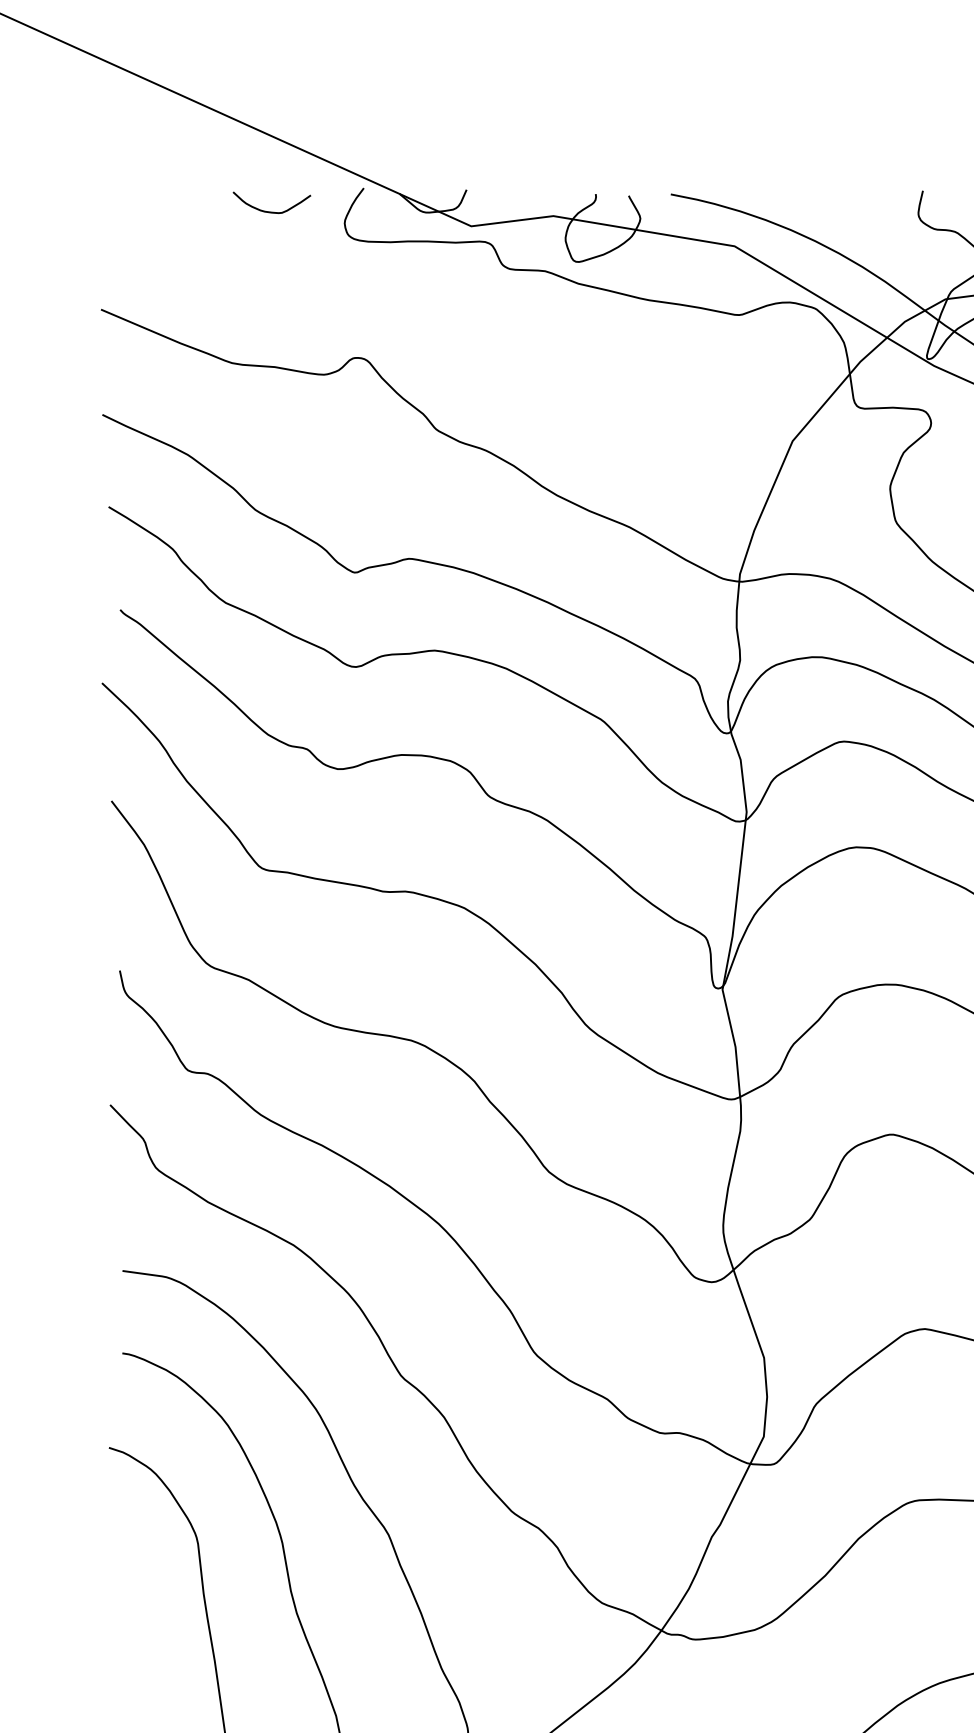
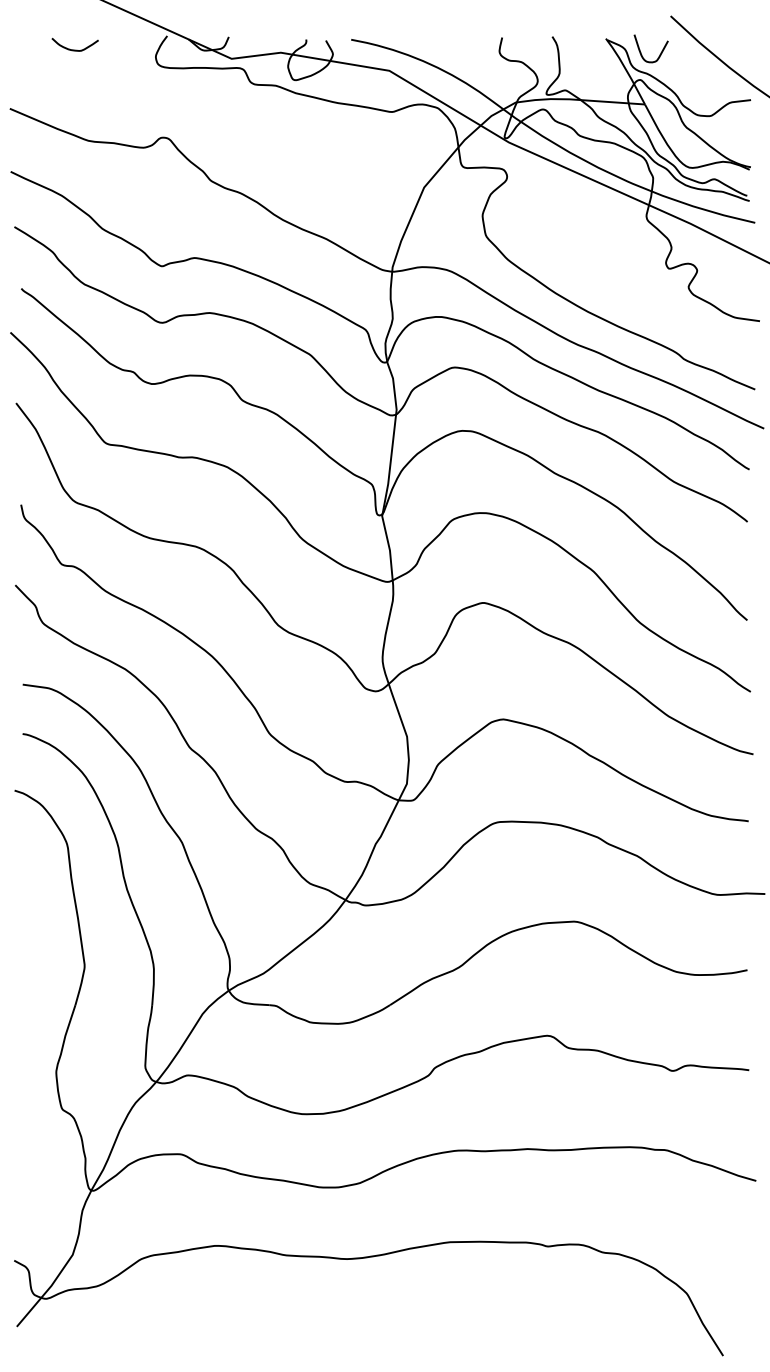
curve: (270, 210) -> (74, 49), moved

